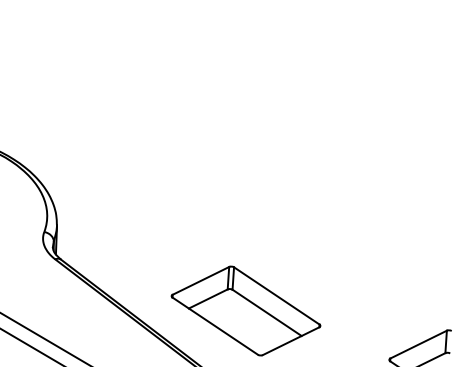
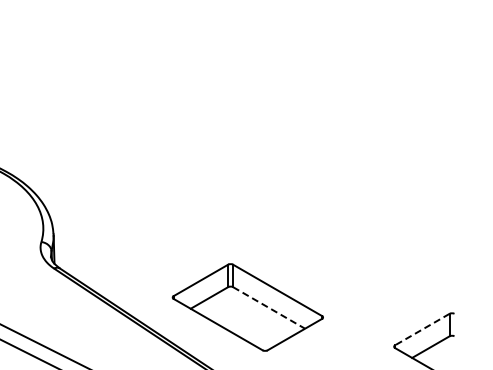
line: (267, 312) -> (269, 307), solid -> dashed
line: (417, 344) -> (421, 329), solid -> dashed

